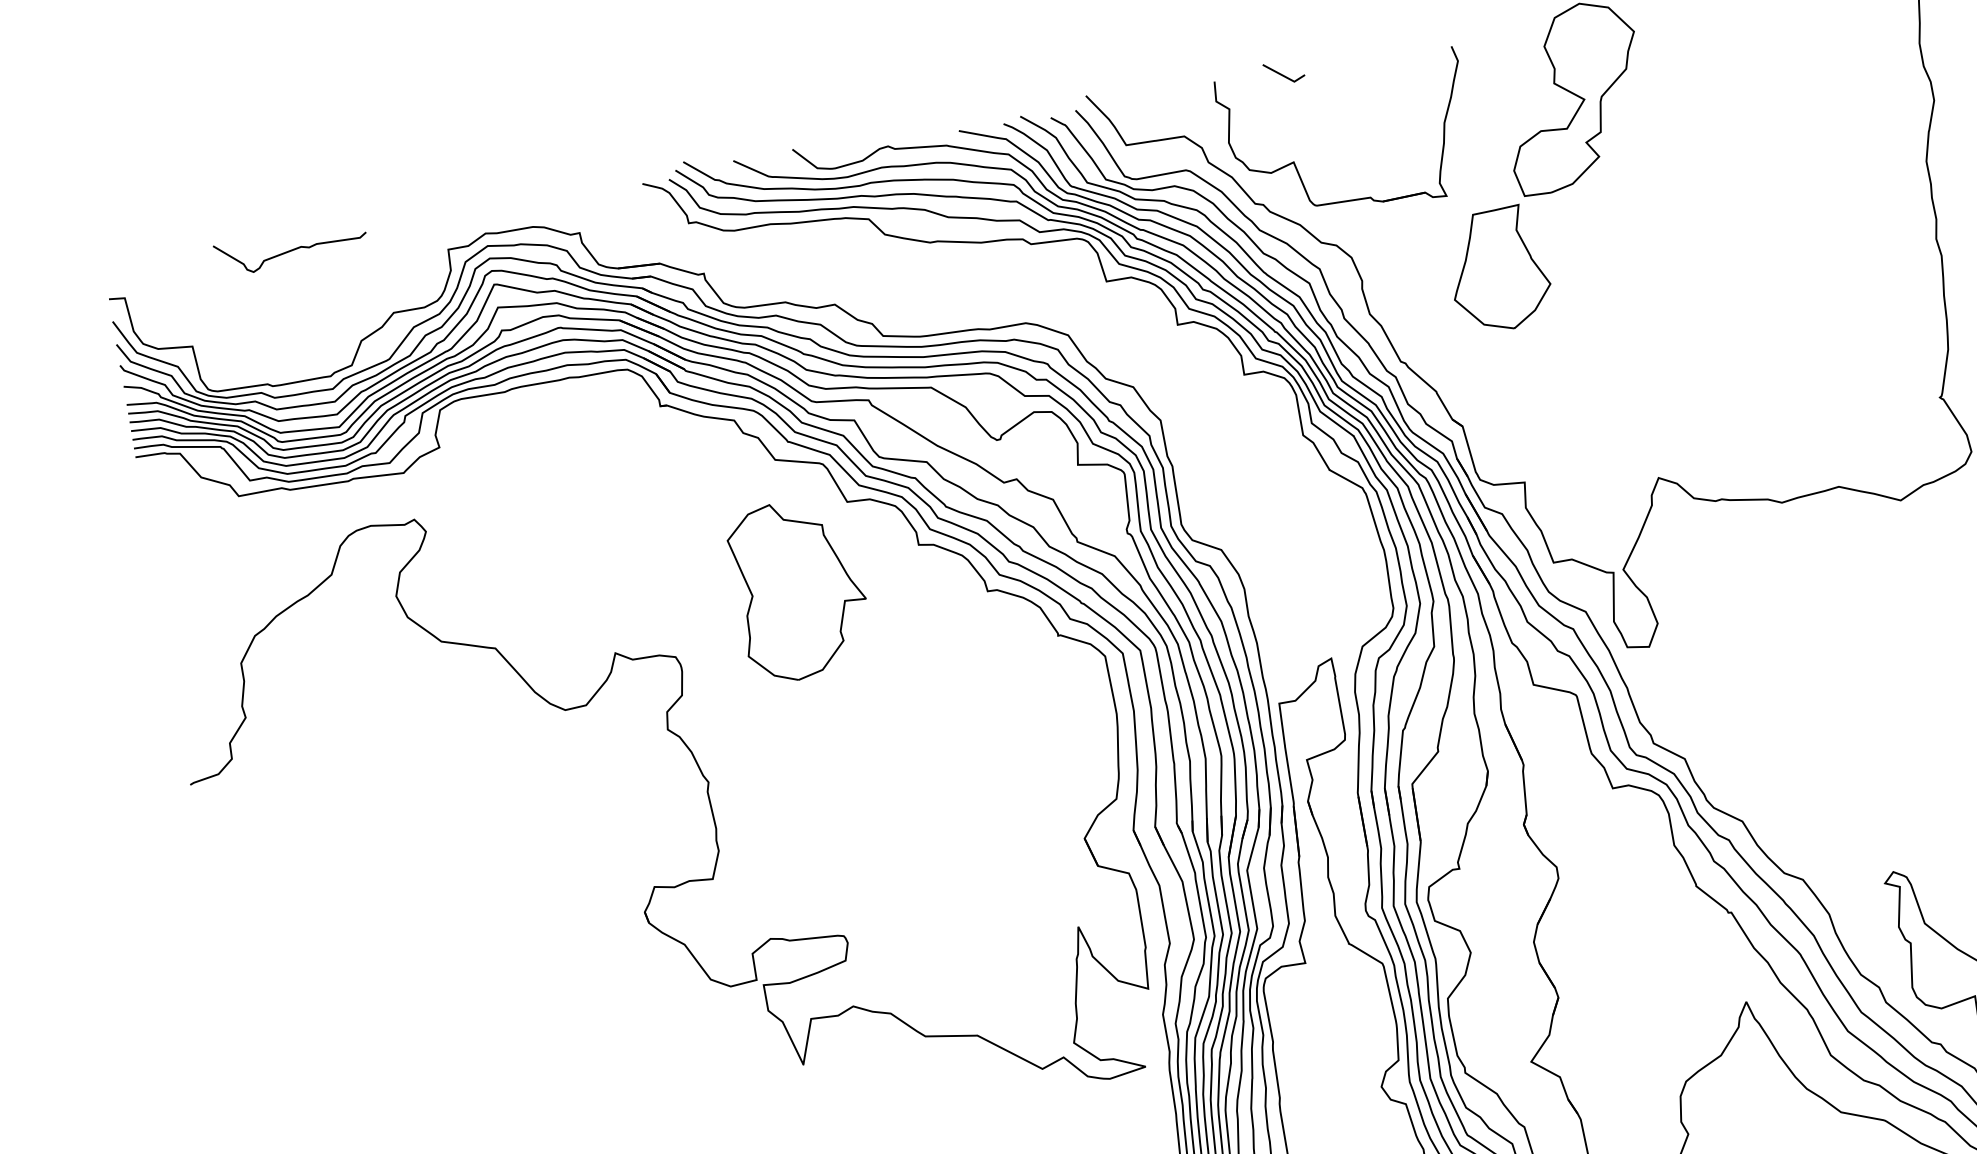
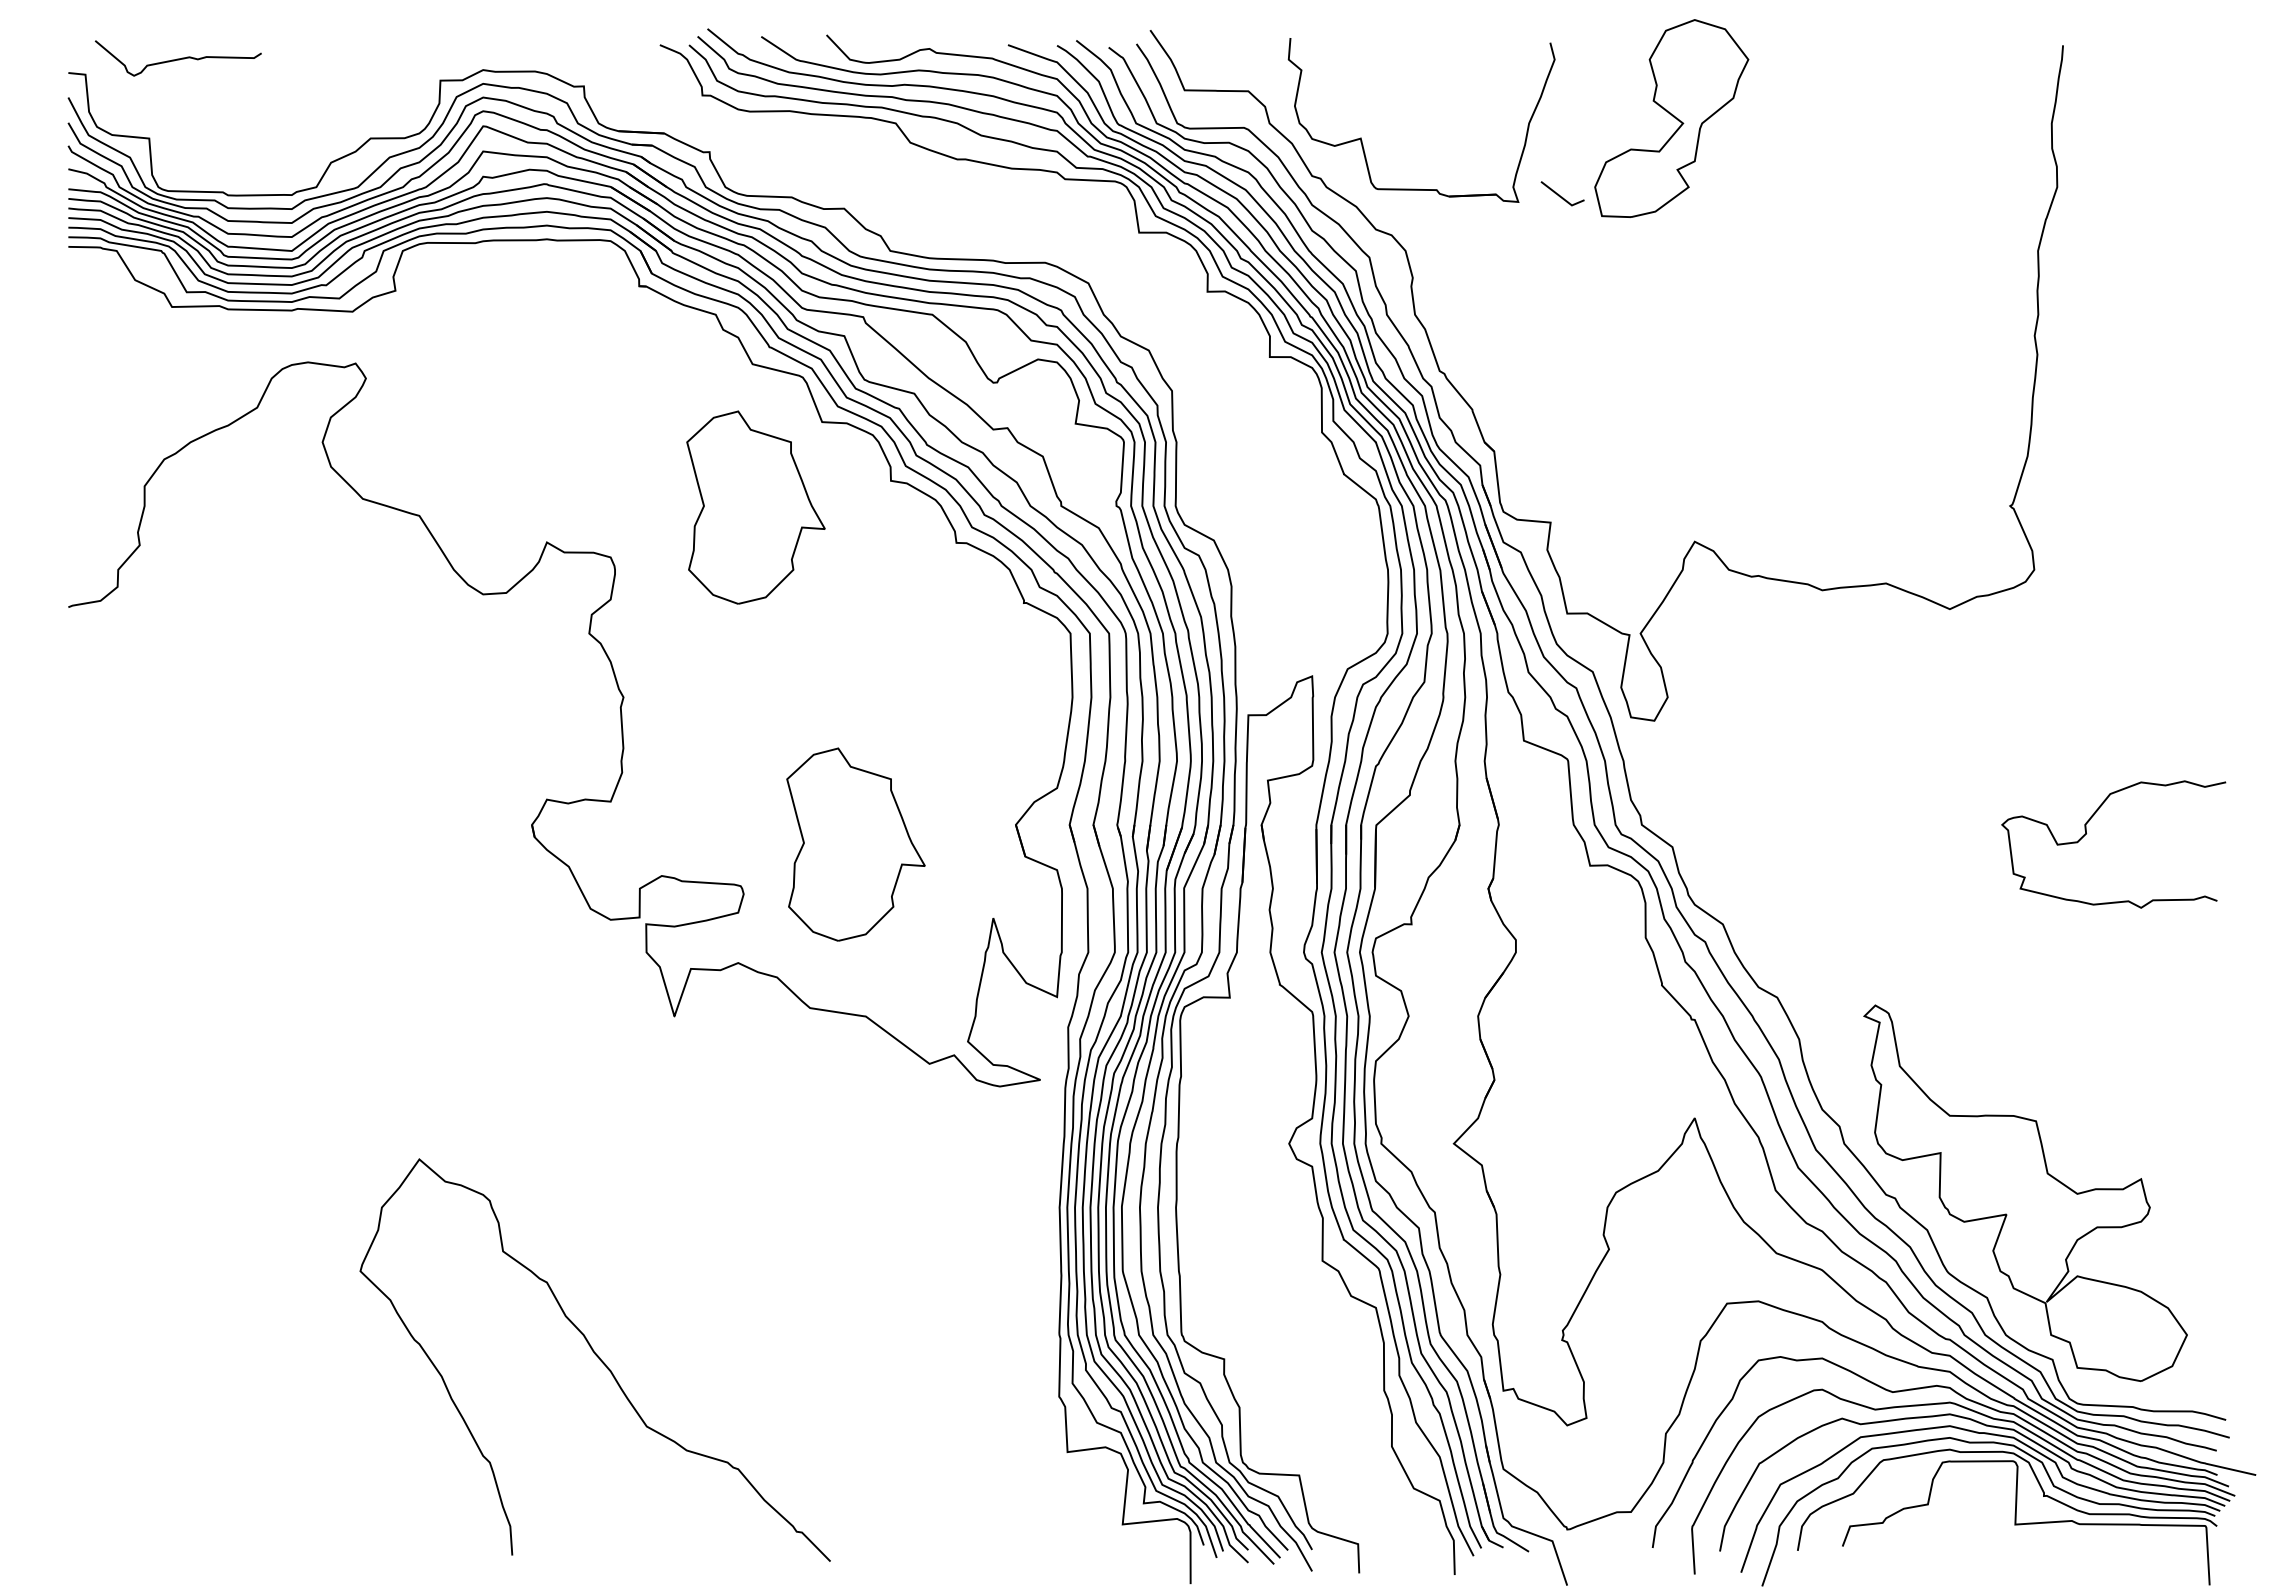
line: (1282, 74) -> (1560, 195), moved
curve: (290, 249) -> (177, 58), moved
part: (1498, 269) -> (1560, 289), removed
part: (941, 880) -> (855, 844), added

